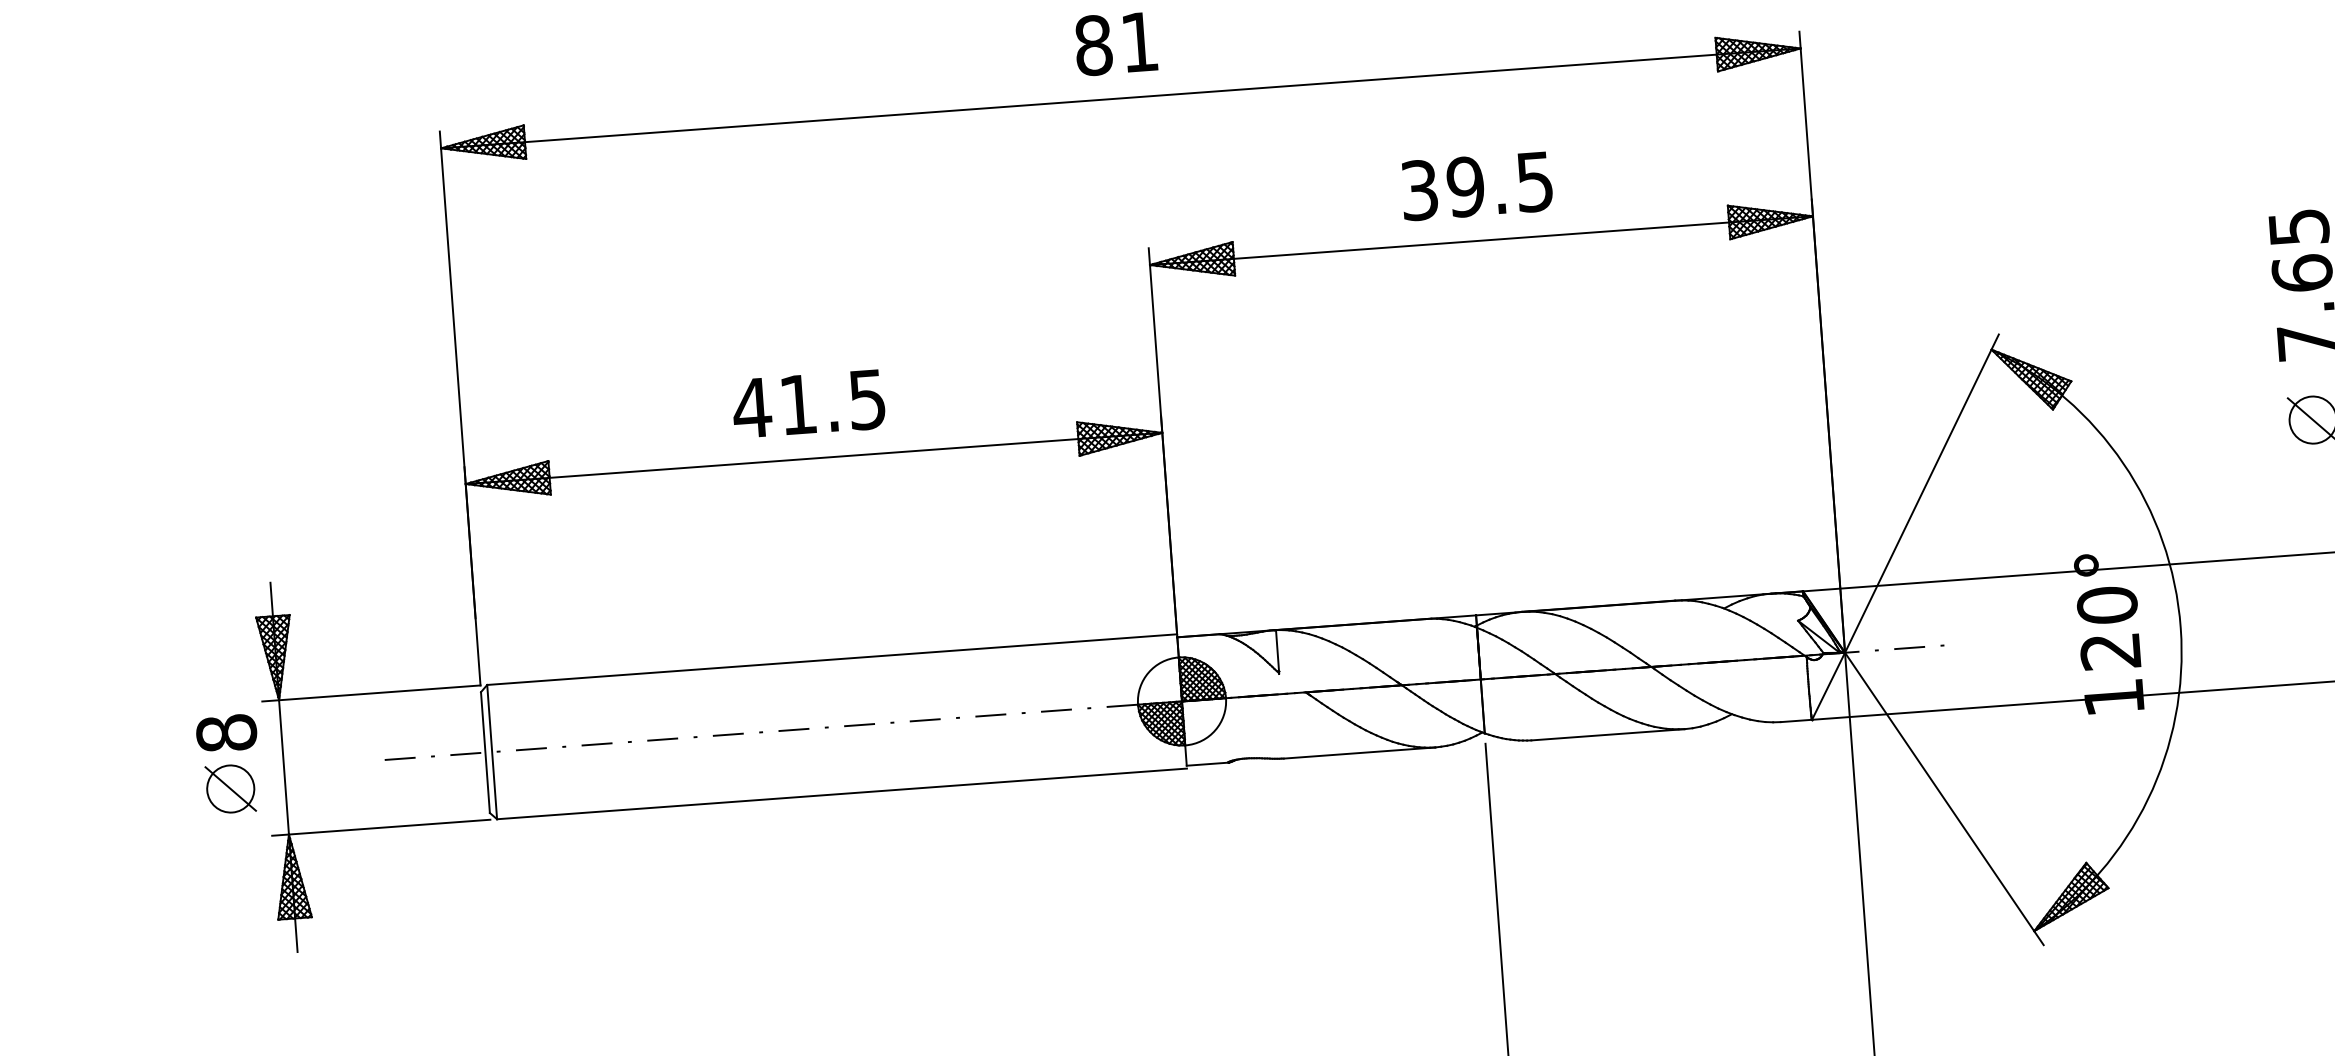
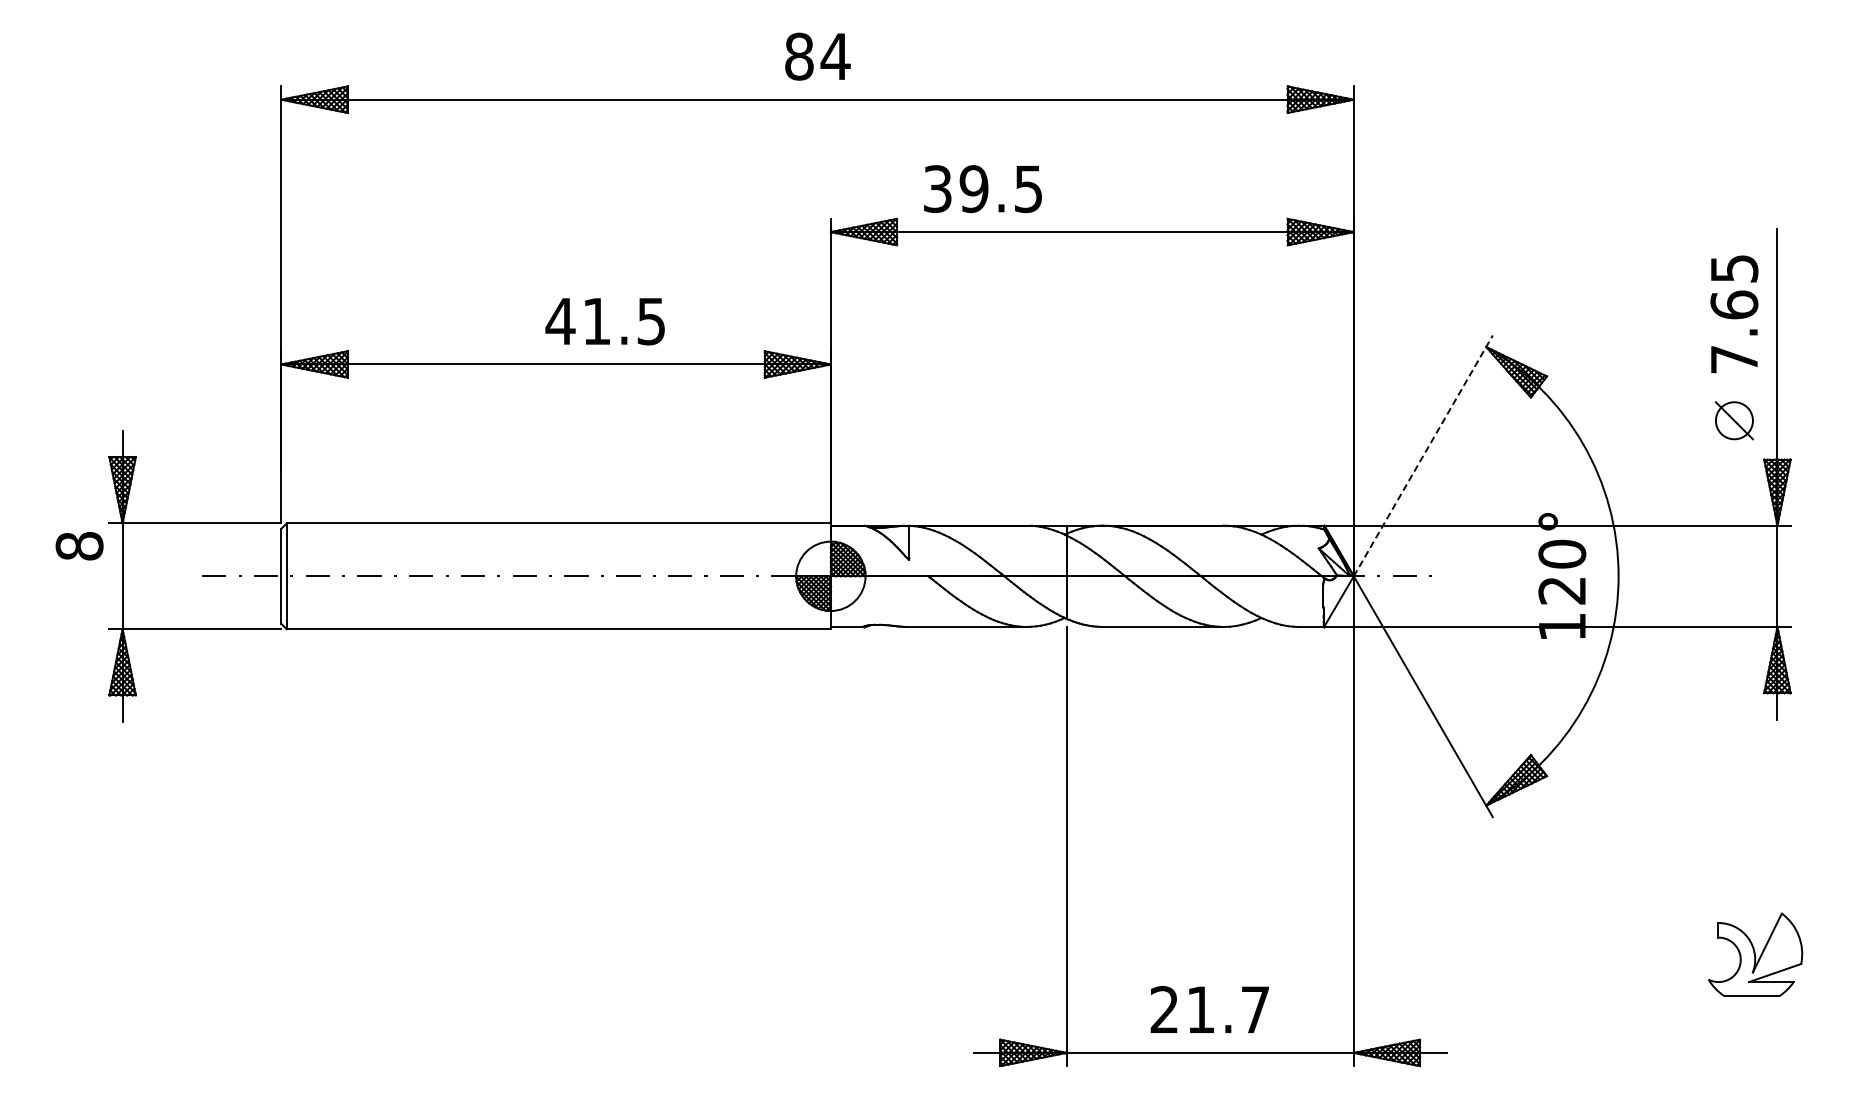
text: (1139, 41) -> (835, 56), 81 -> 84
text: (1476, 186) -> (982, 189), moved
text: (807, 404) -> (604, 321), moved
line: (1922, 493) -> (1423, 455), solid -> dashed
part: (230, 788) -> (79, 589), removed

